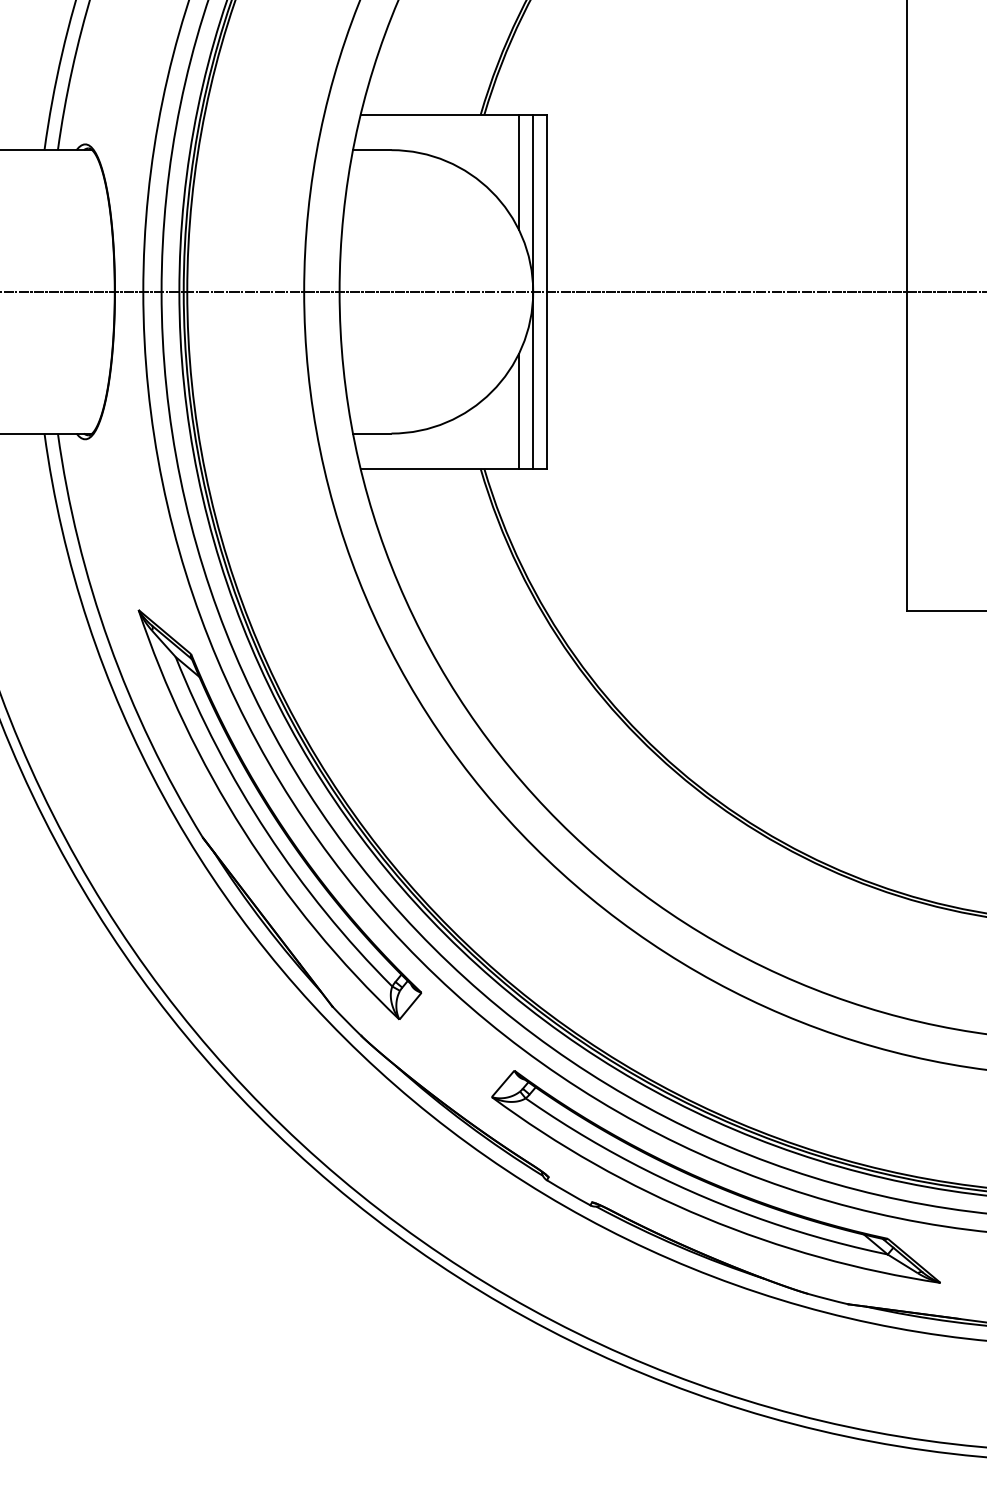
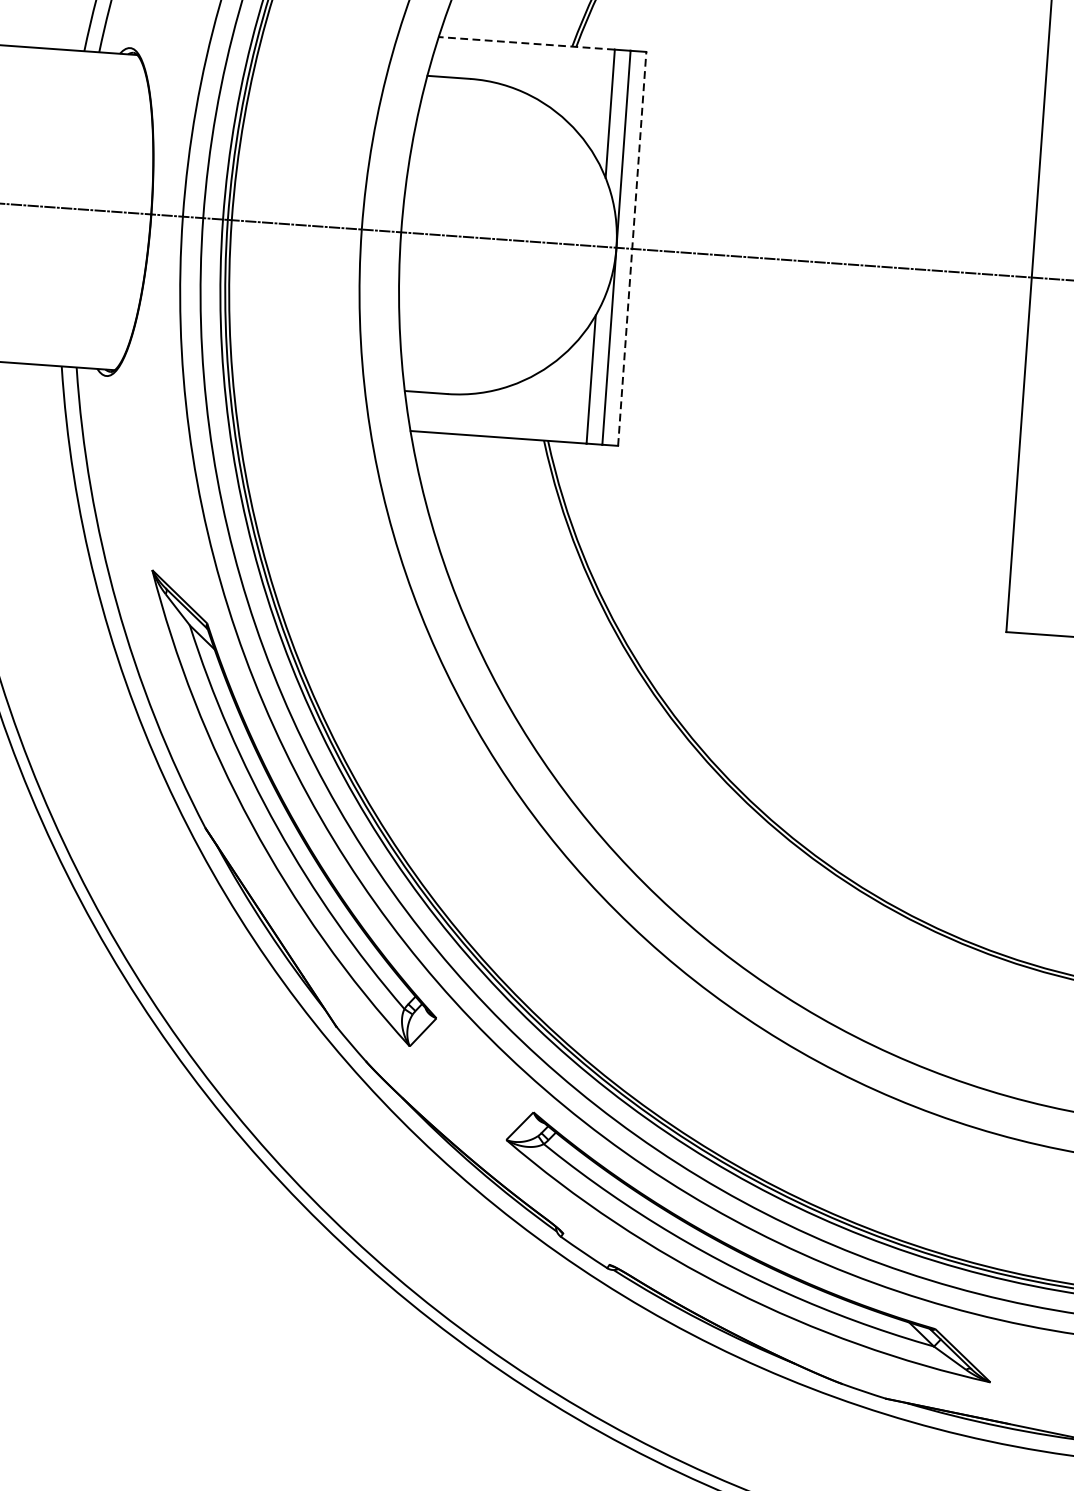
line: (439, 114) -> (526, 43), solid -> dashed
line: (547, 291) -> (632, 248), solid -> dashed

